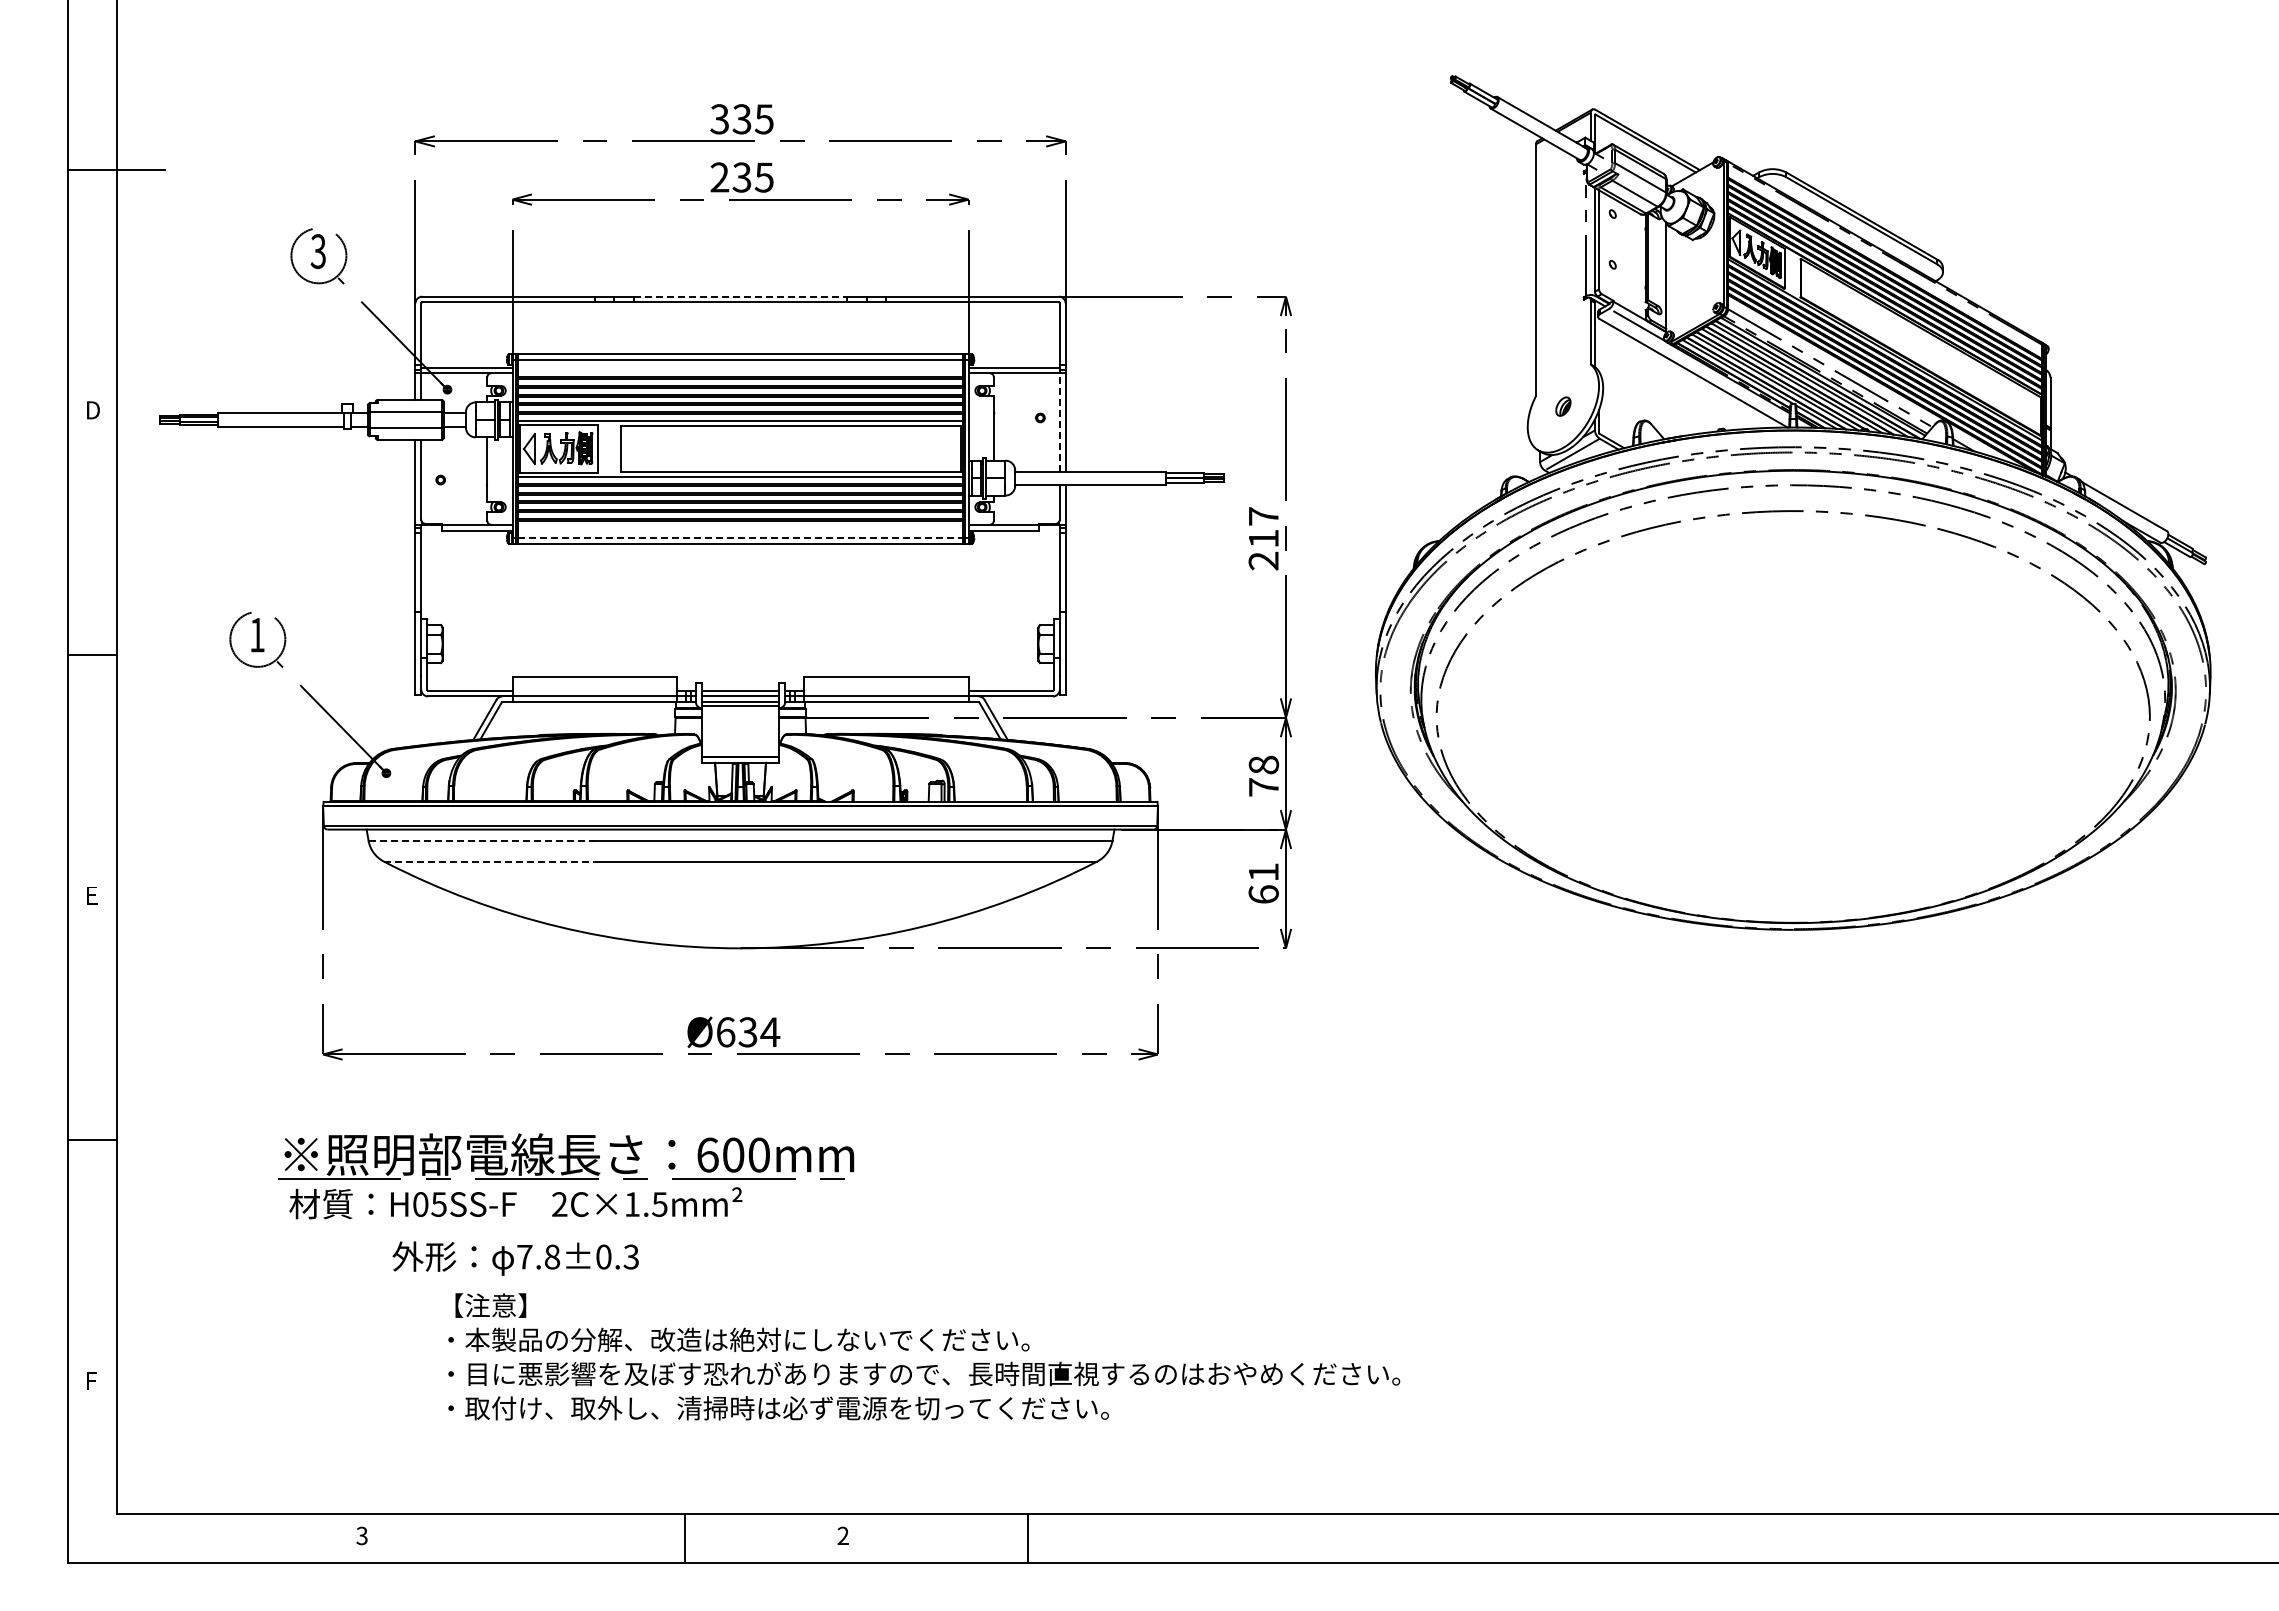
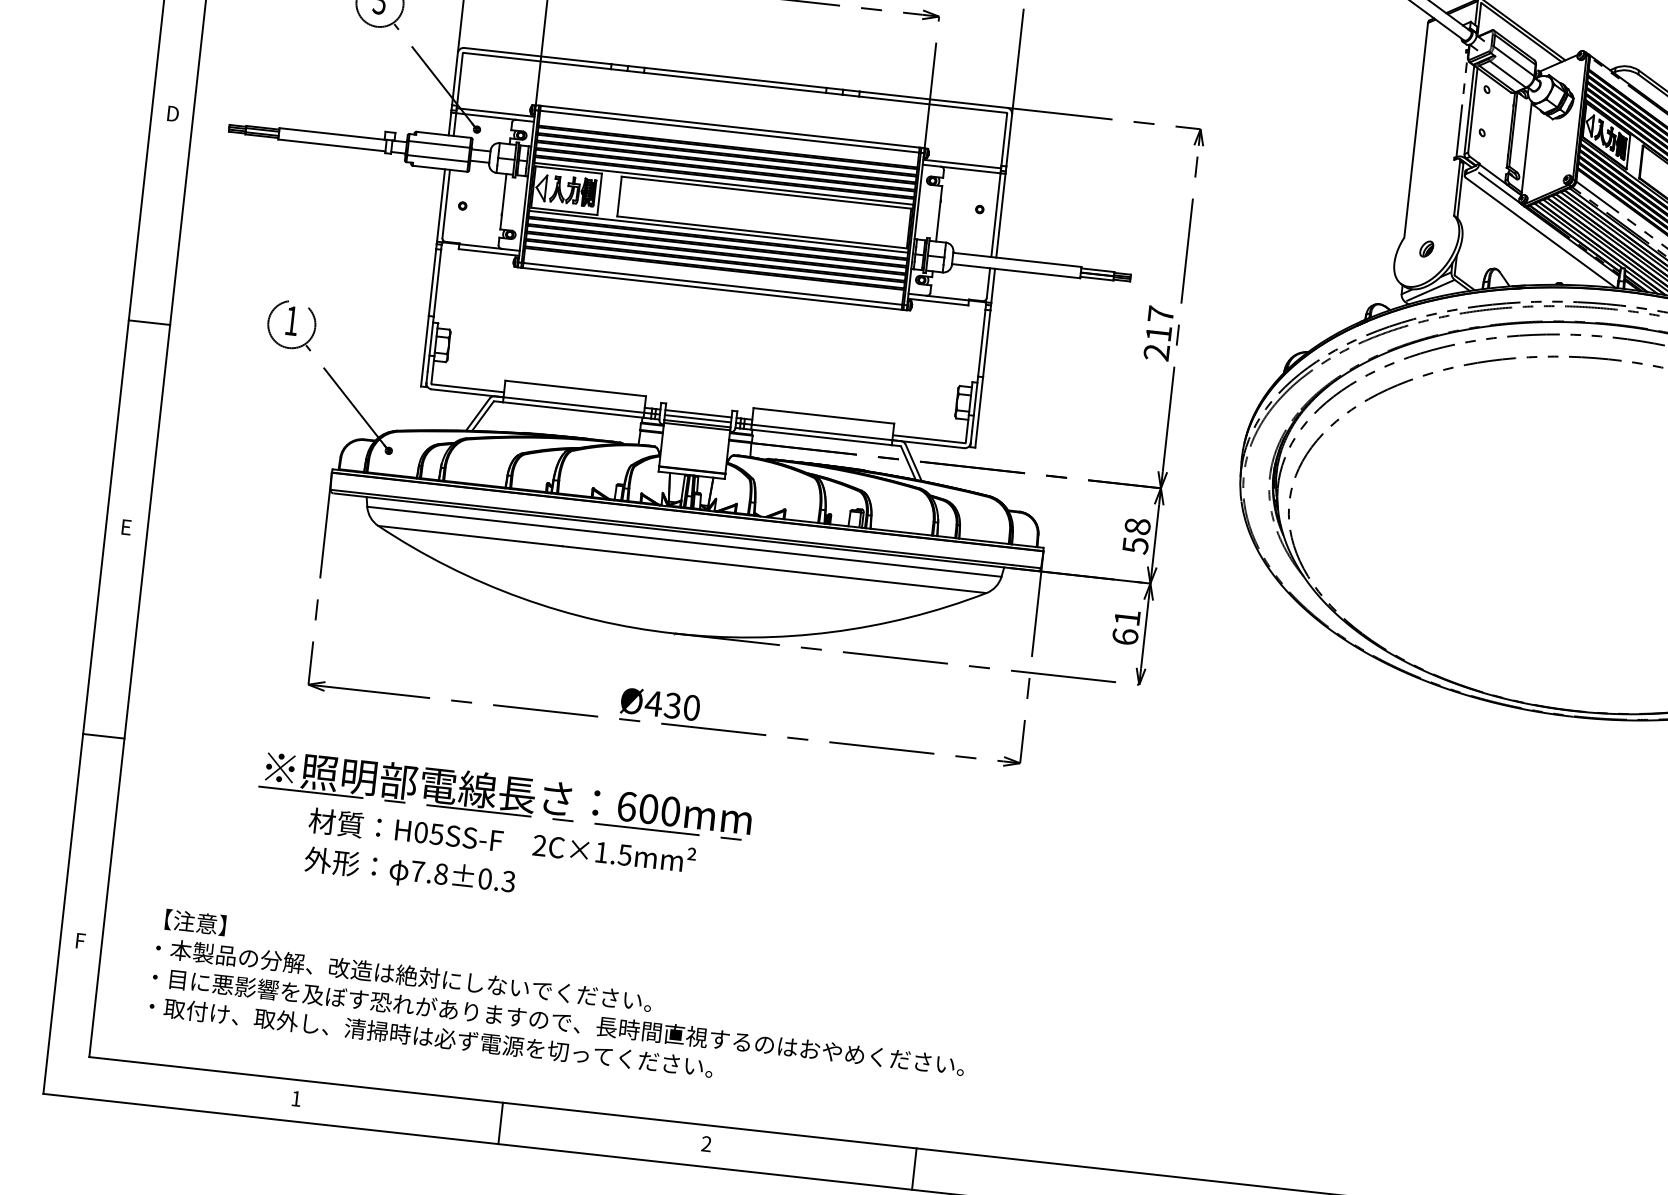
line: (740, 296) -> (735, 77), dashed -> solid
line: (1059, 421) -> (995, 214), dashed -> solid
line: (741, 538) -> (713, 284), dashed -> solid
text: (1264, 787) -> (1136, 545), 78 -> 58
line: (481, 840) -> (463, 517), dashed -> solid
line: (491, 861) -> (470, 536), dashed -> solid
text: (747, 1032) -> (672, 705), Ø634 -> Ø430
text: (515, 1203) -> (502, 840), moved
text: (515, 1258) -> (409, 871), moved
text: (924, 1356) -> (560, 1006), moved
text: (361, 1535) -> (295, 1098), 3 -> 1
line: (685, 1538) -> (501, 1123), moved
line: (1028, 1538) -> (914, 1169), moved

